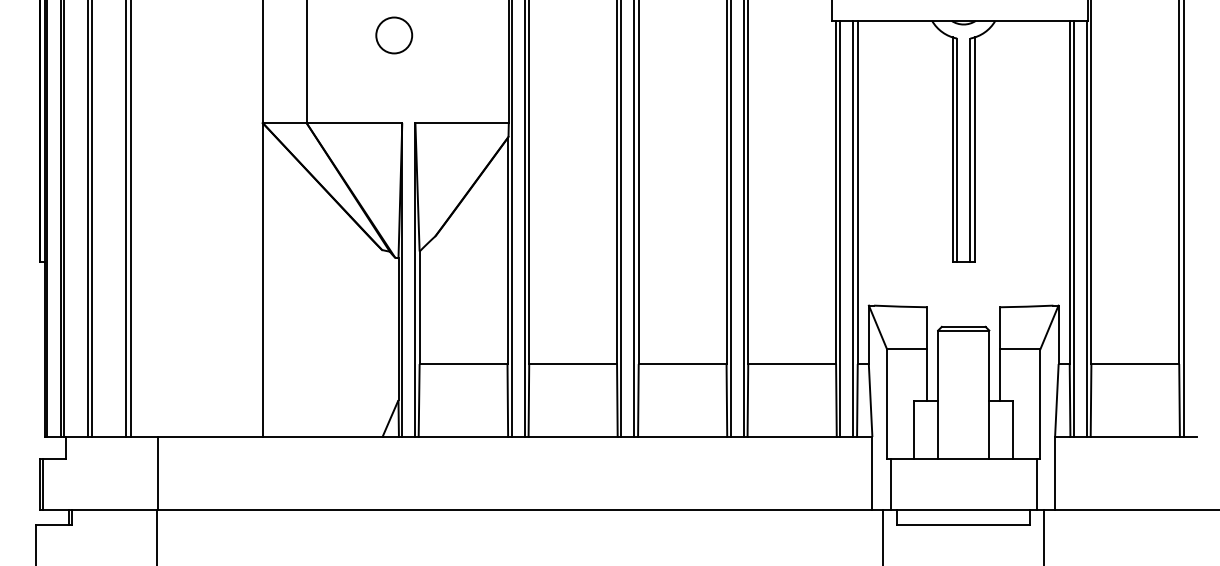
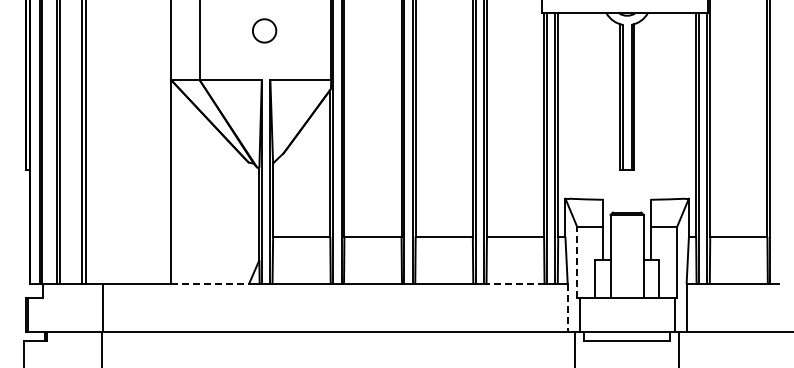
circle: (394, 34) -> (264, 30), moved
line: (887, 403) -> (577, 262), solid -> dashed
line: (323, 437) -> (210, 284), solid -> dashed
line: (792, 437) -> (515, 284), solid -> dashed
line: (872, 474) -> (567, 308), solid -> dashed

